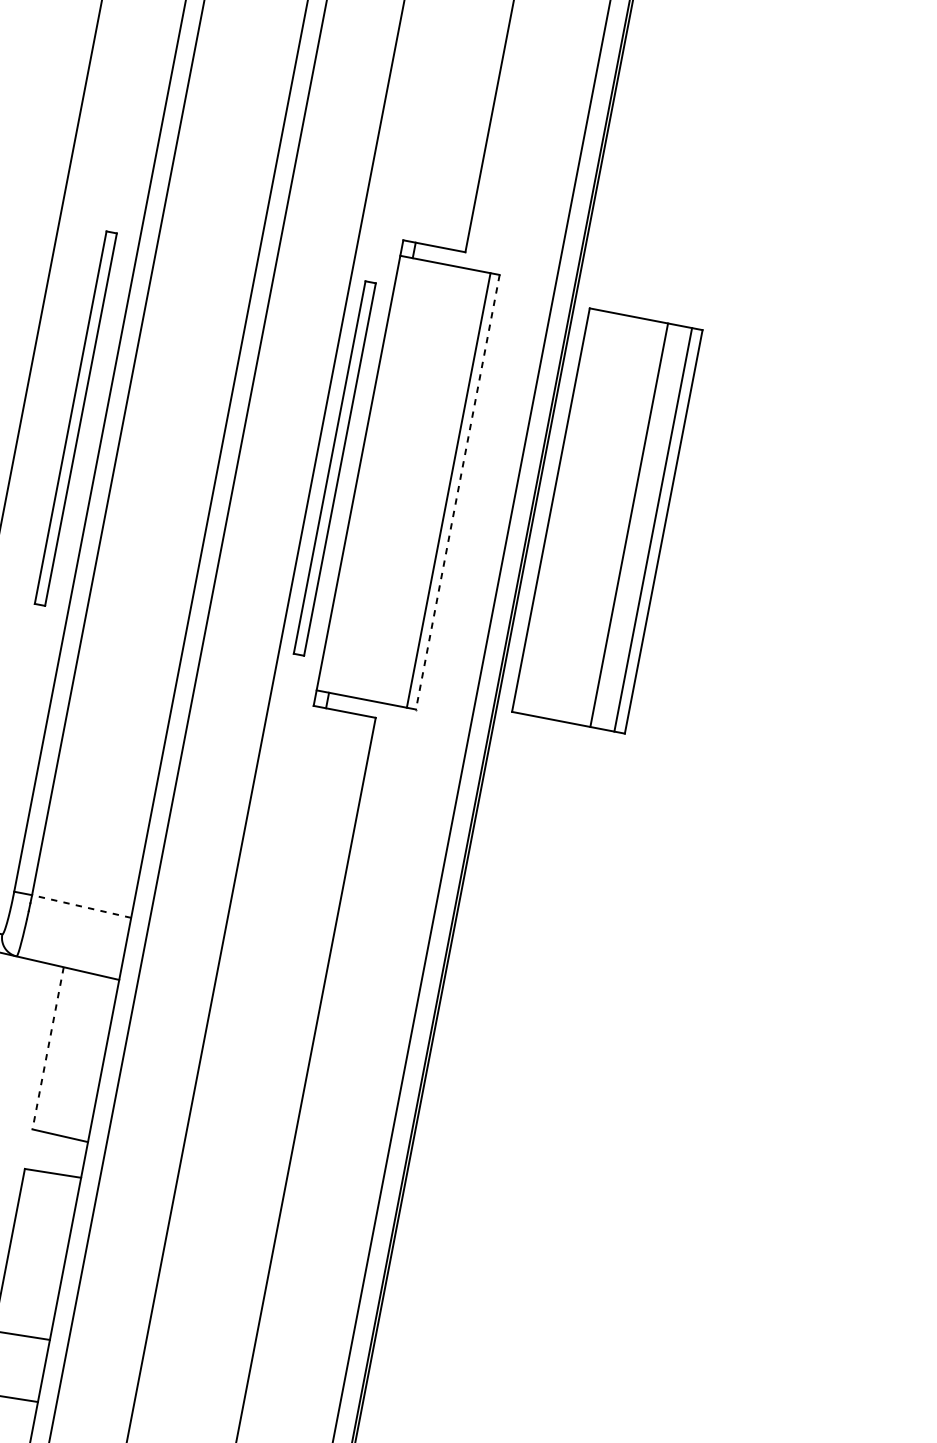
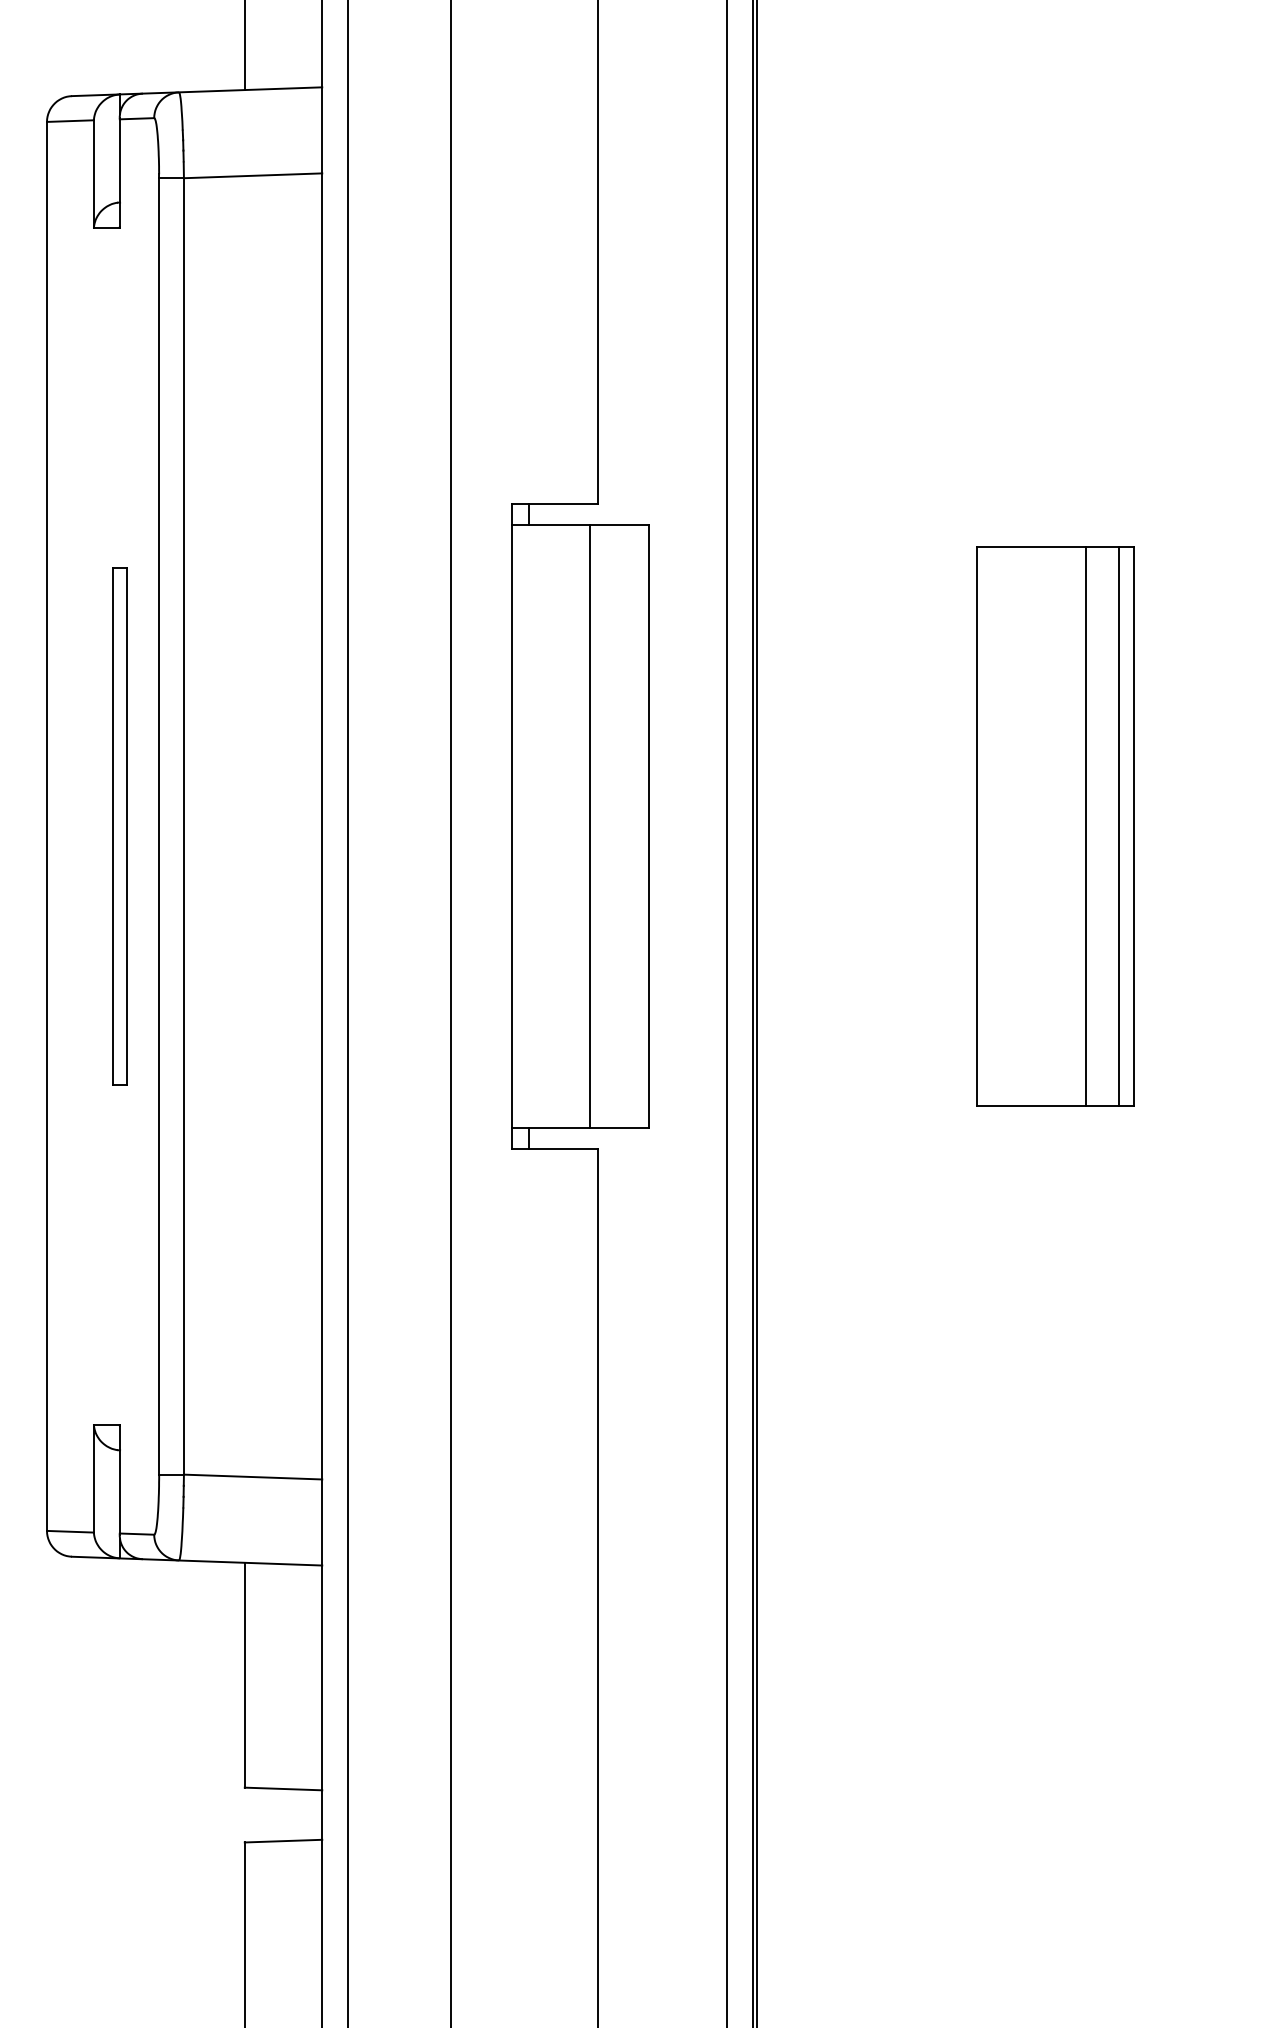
part: (334, 468) -> (478, 826), removed
line: (448, 490) -> (589, 826), moved
line: (457, 492) -> (649, 826), dashed -> solid
part: (607, 521) -> (1055, 826), moved
line: (81, 906) -> (252, 1477), dashed -> solid
line: (47, 1048) -> (244, 1675), dashed -> solid

